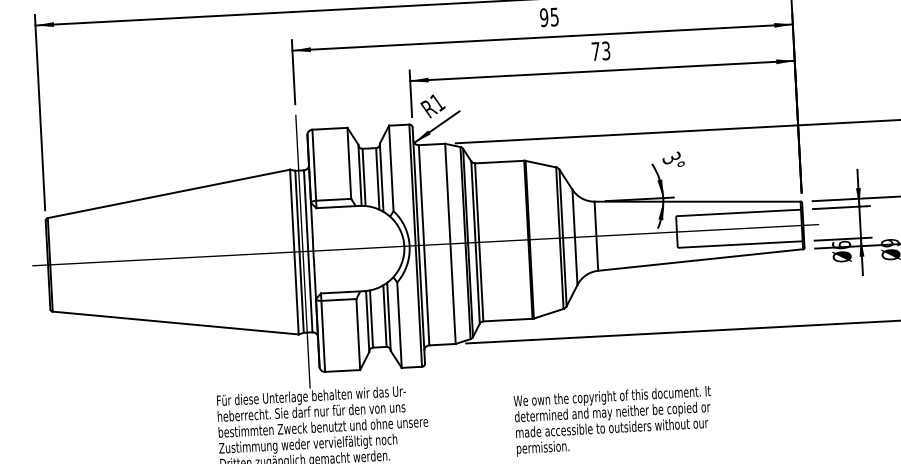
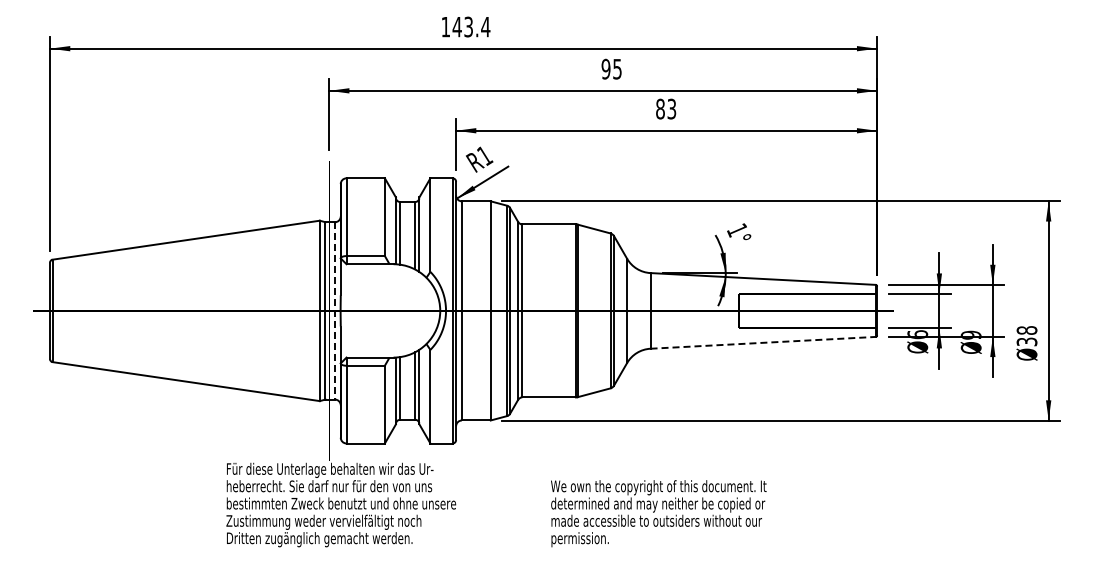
text: (595, 50) -> (660, 108), 73 -> 83
text: (671, 158) -> (737, 230), 3° -> 1°
line: (308, 250) -> (335, 310), solid -> dashed
line: (701, 259) -> (763, 342), solid -> dashed

